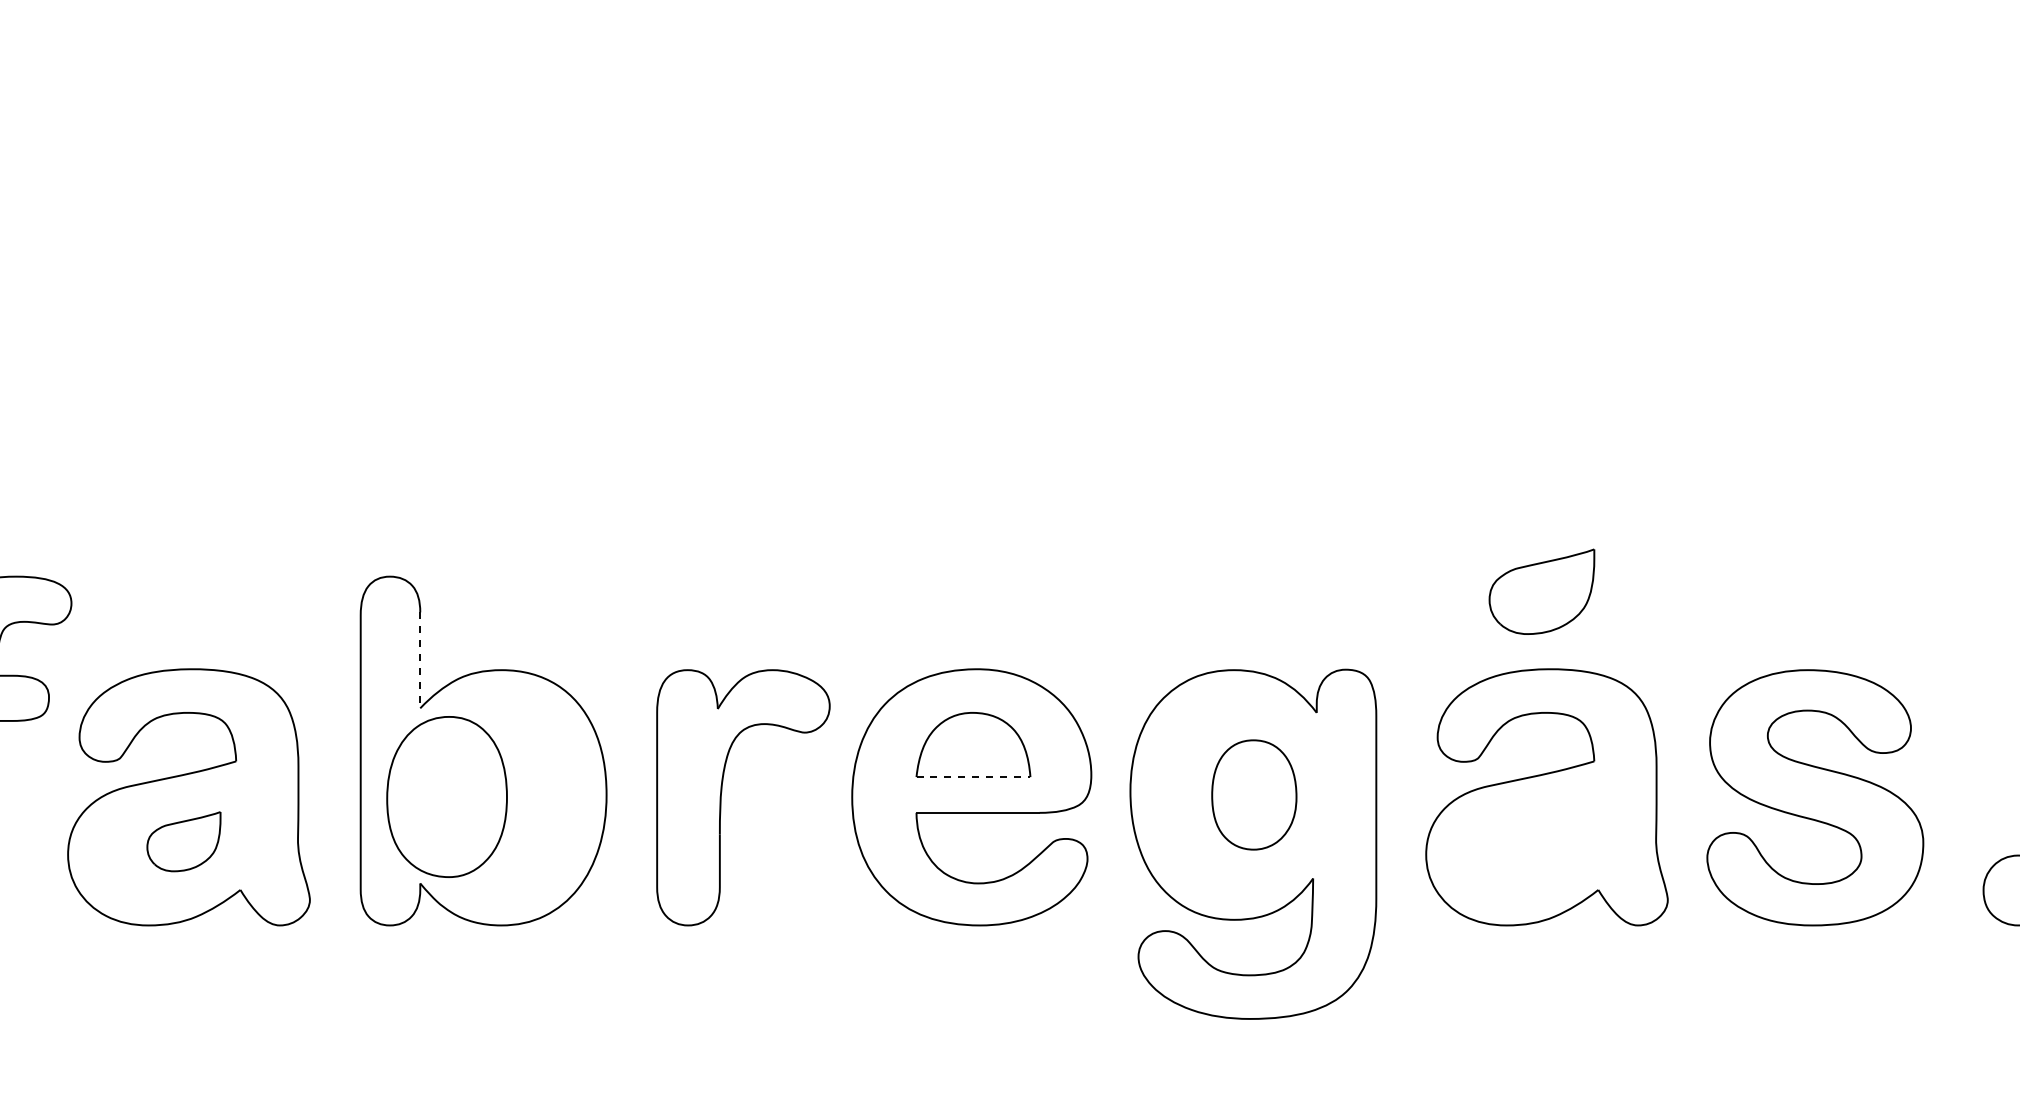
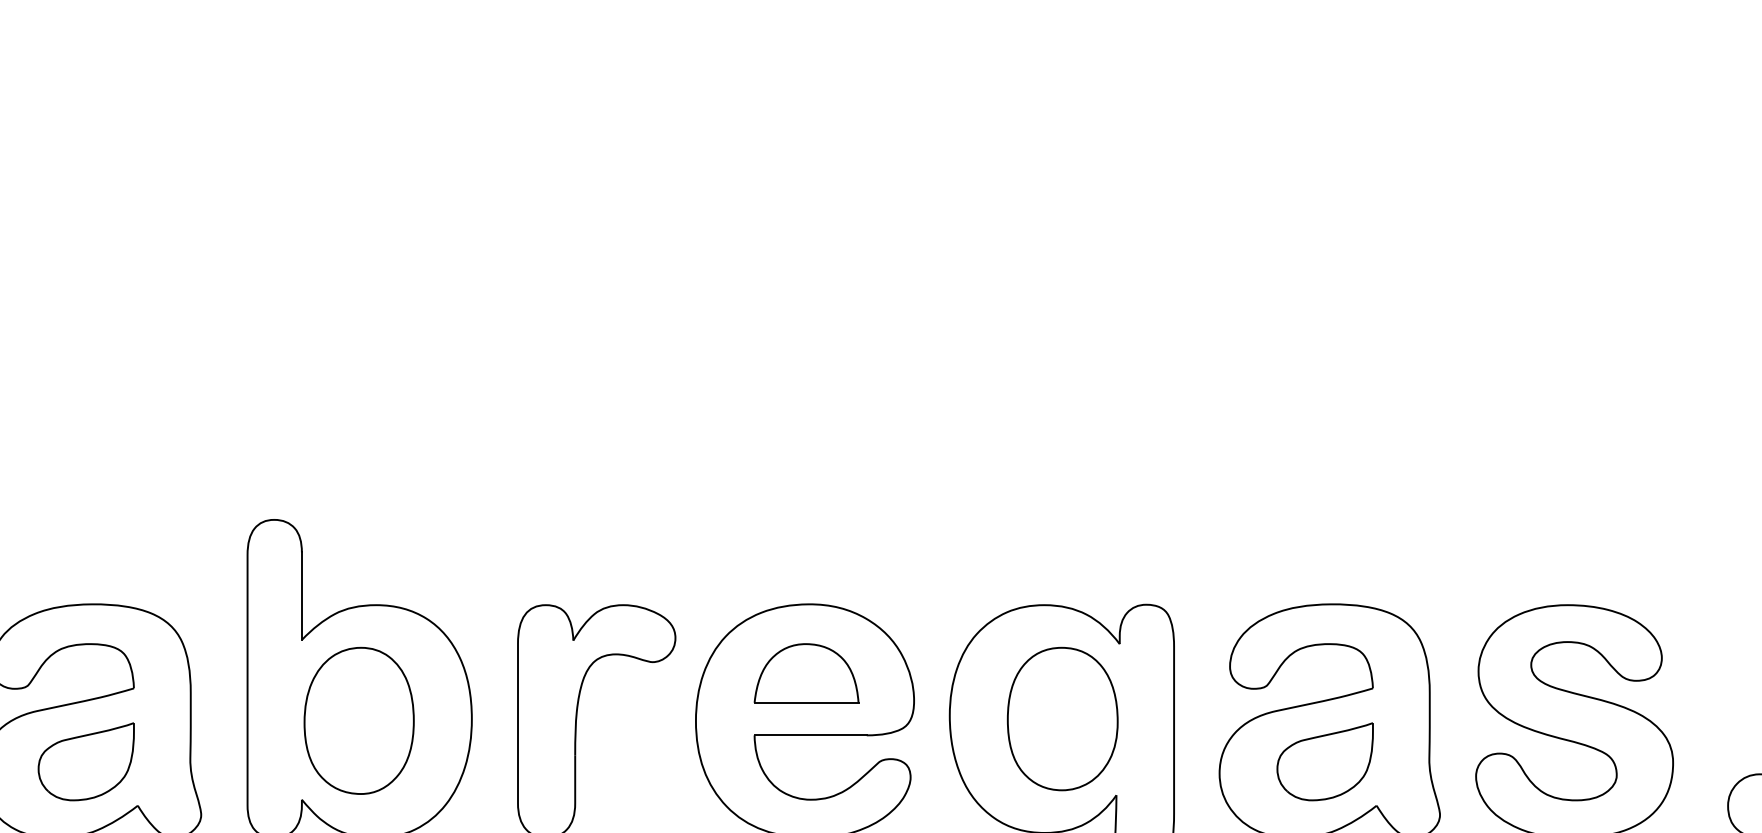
part: (1541, 591) -> (1324, 761), moved
line: (420, 660) -> (302, 596), dashed -> solid
line: (973, 777) -> (806, 703), dashed -> solid
part: (1254, 794) -> (1062, 718), size x1.43
part: (446, 796) -> (358, 720), moved
part: (183, 841) -> (85, 761), size x1.43

